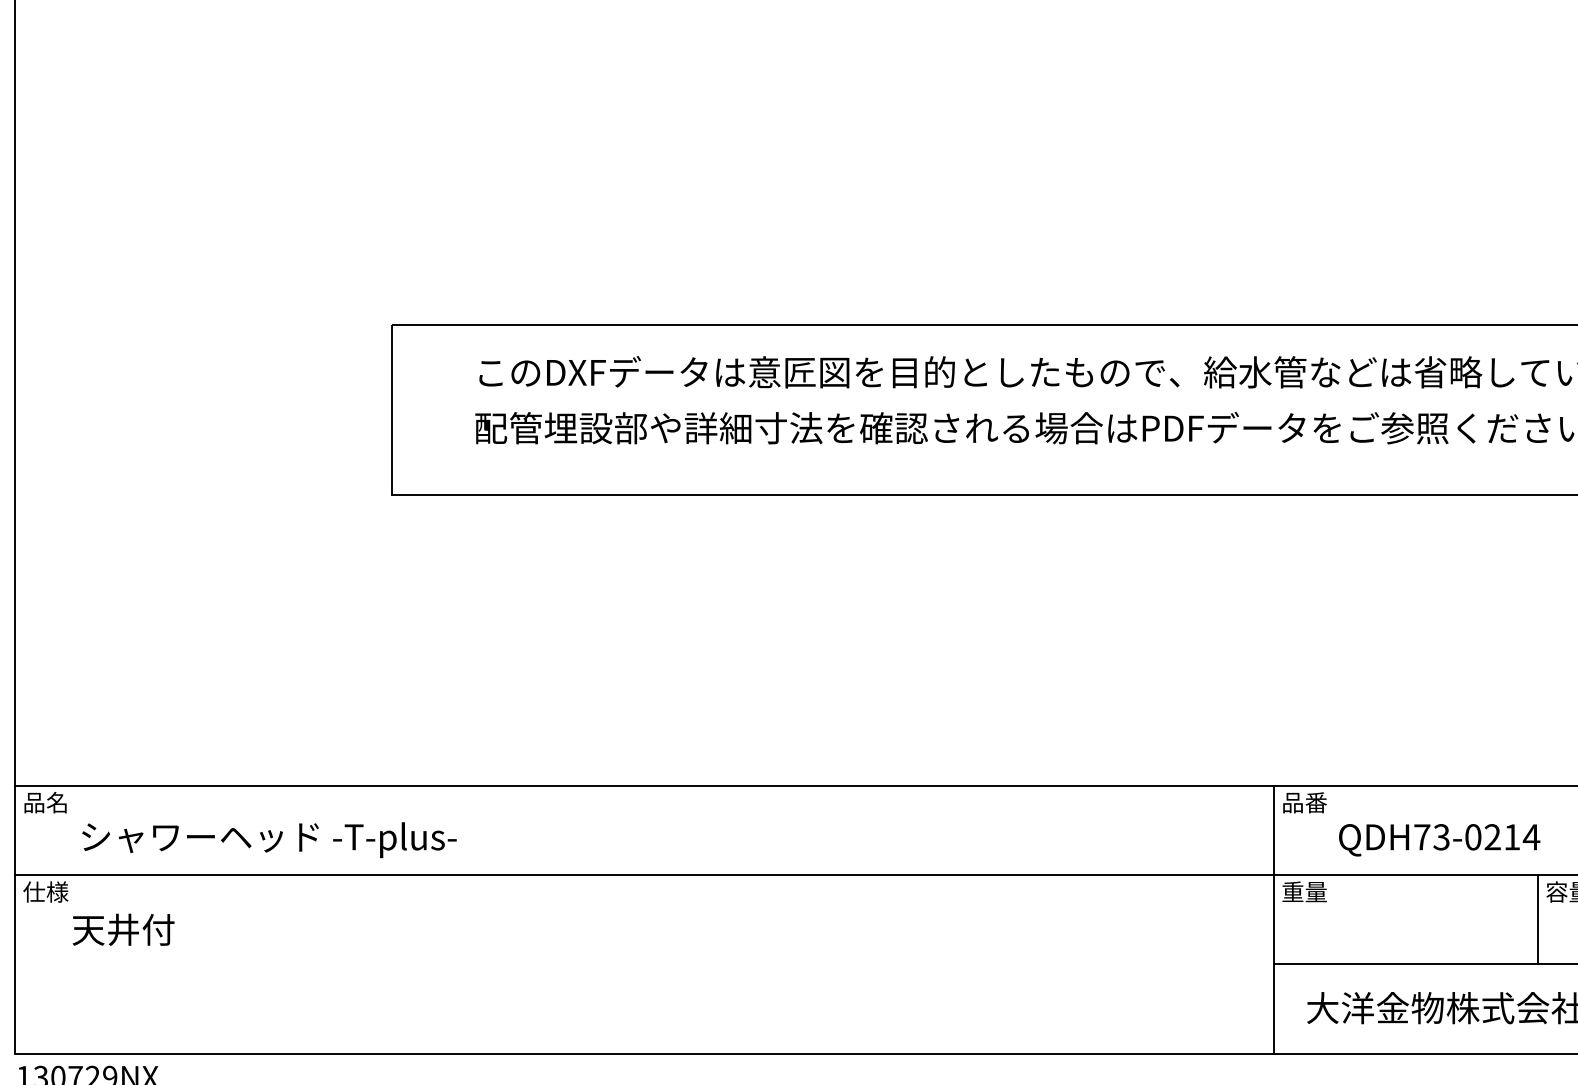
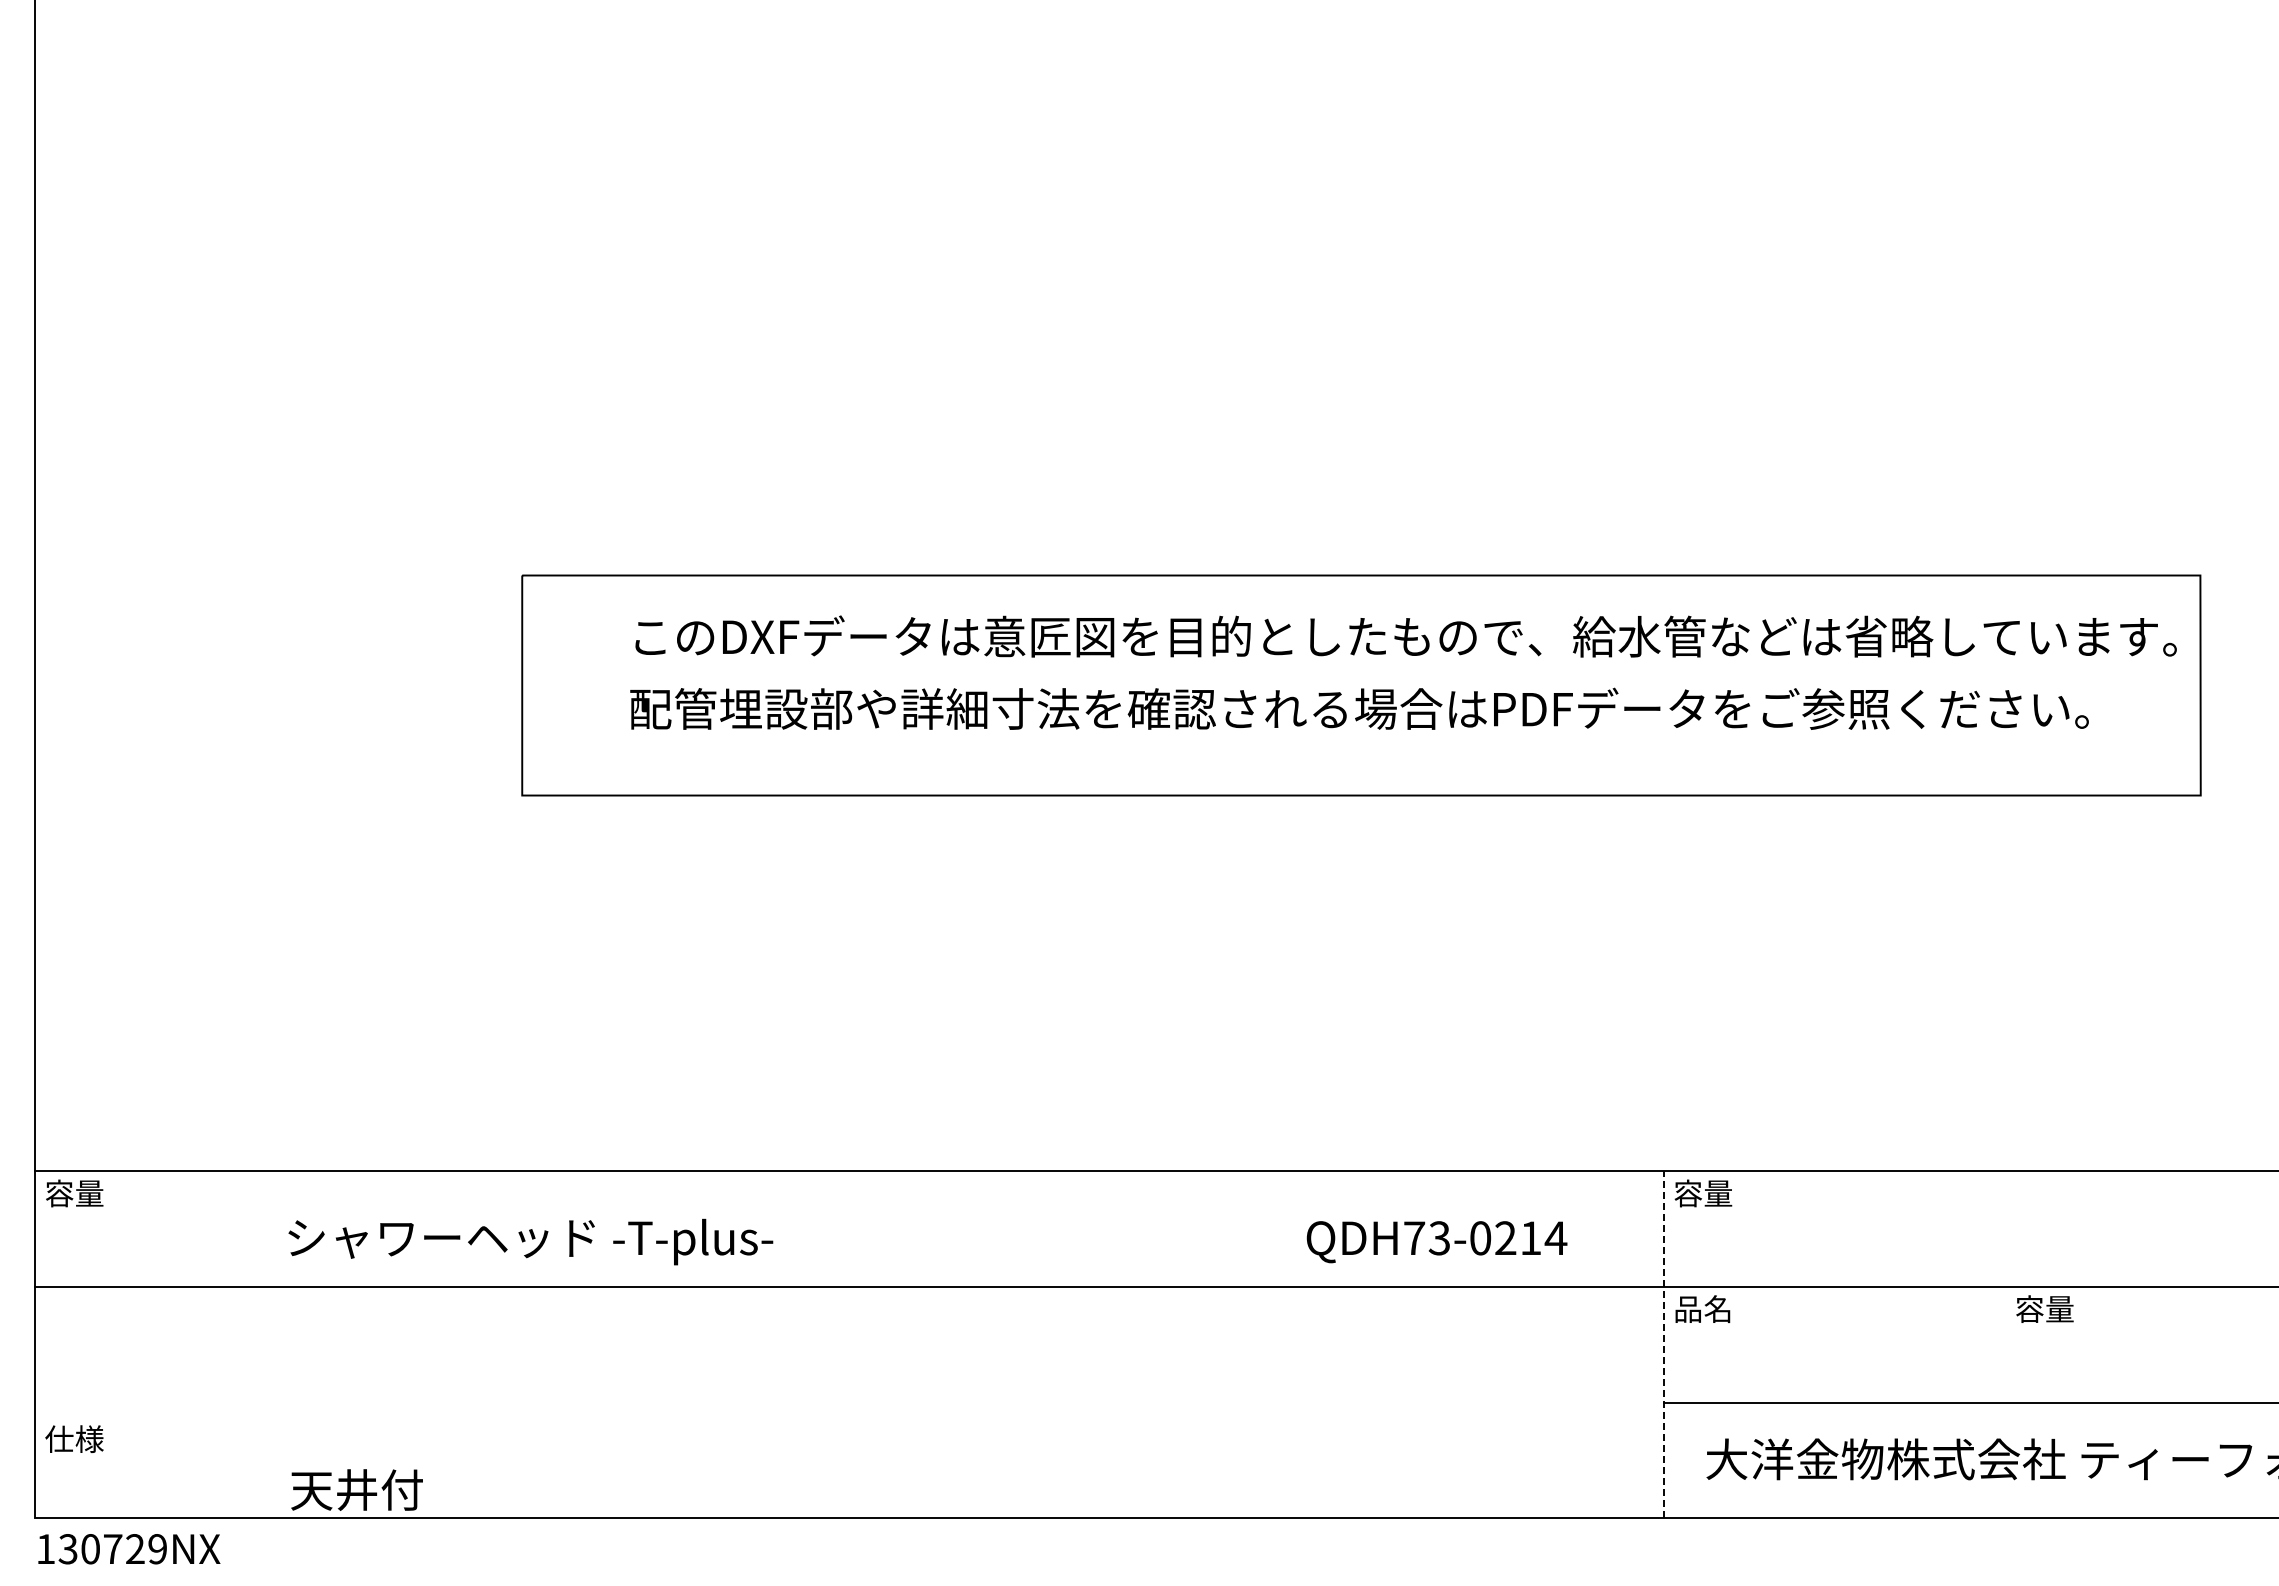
text: (45, 802) -> (74, 1193), 品名 -> 容量
text: (1304, 802) -> (1703, 1193), 品番 -> 容量
text: (269, 839) -> (530, 1241), moved
text: (1439, 840) -> (1436, 1242), moved
text: (45, 891) -> (74, 1438), moved
text: (1304, 892) -> (1703, 1309), 重量 -> 品名
line: (1273, 919) -> (1663, 1344), solid -> dashed
line: (1538, 919) -> (2005, 1344), removed
text: (123, 929) -> (356, 1489), moved

